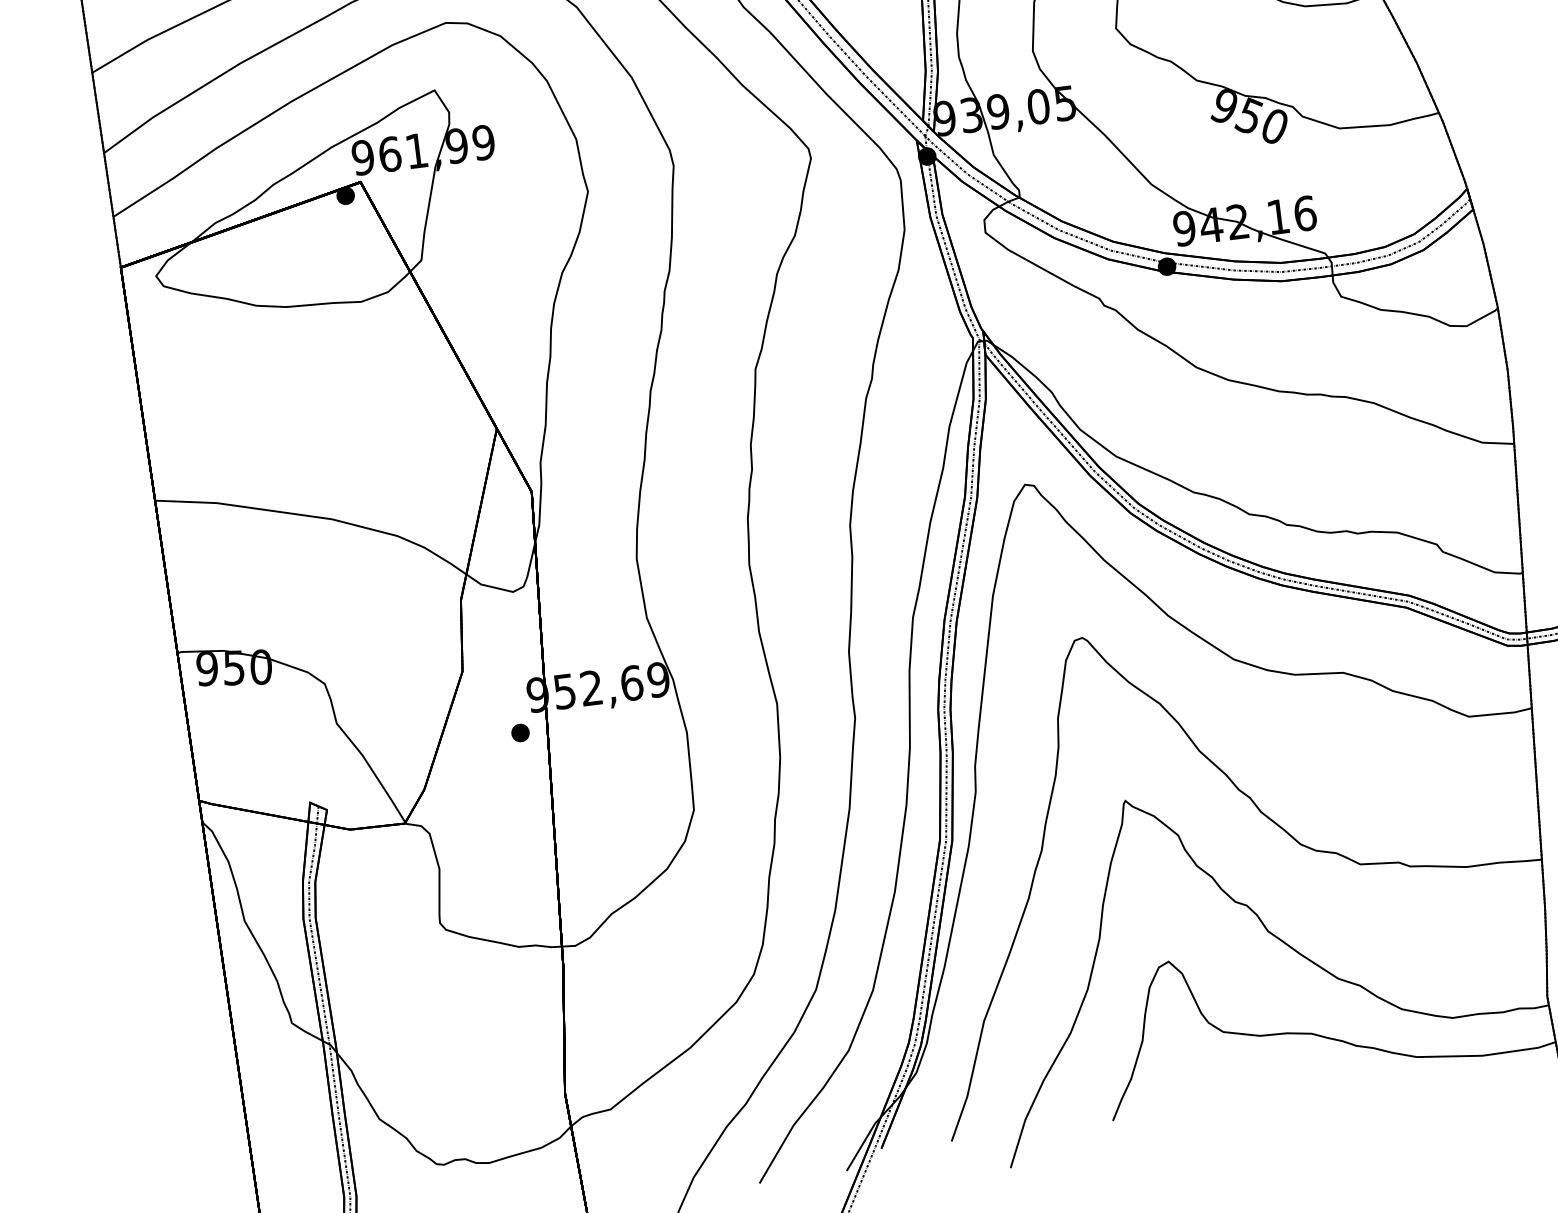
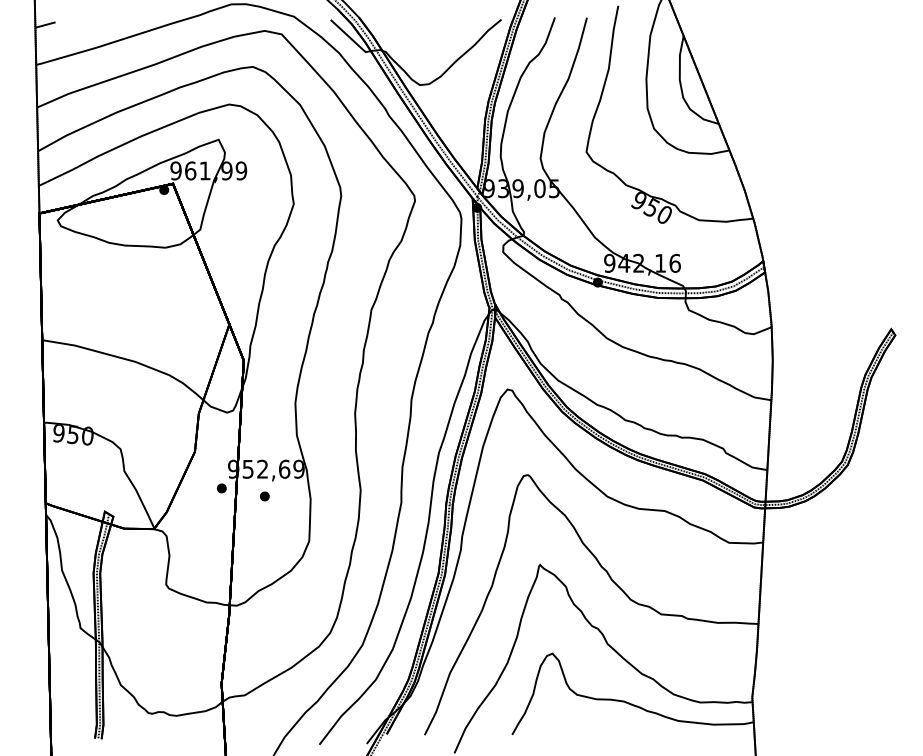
part: (601, 738) -> (264, 496), added

